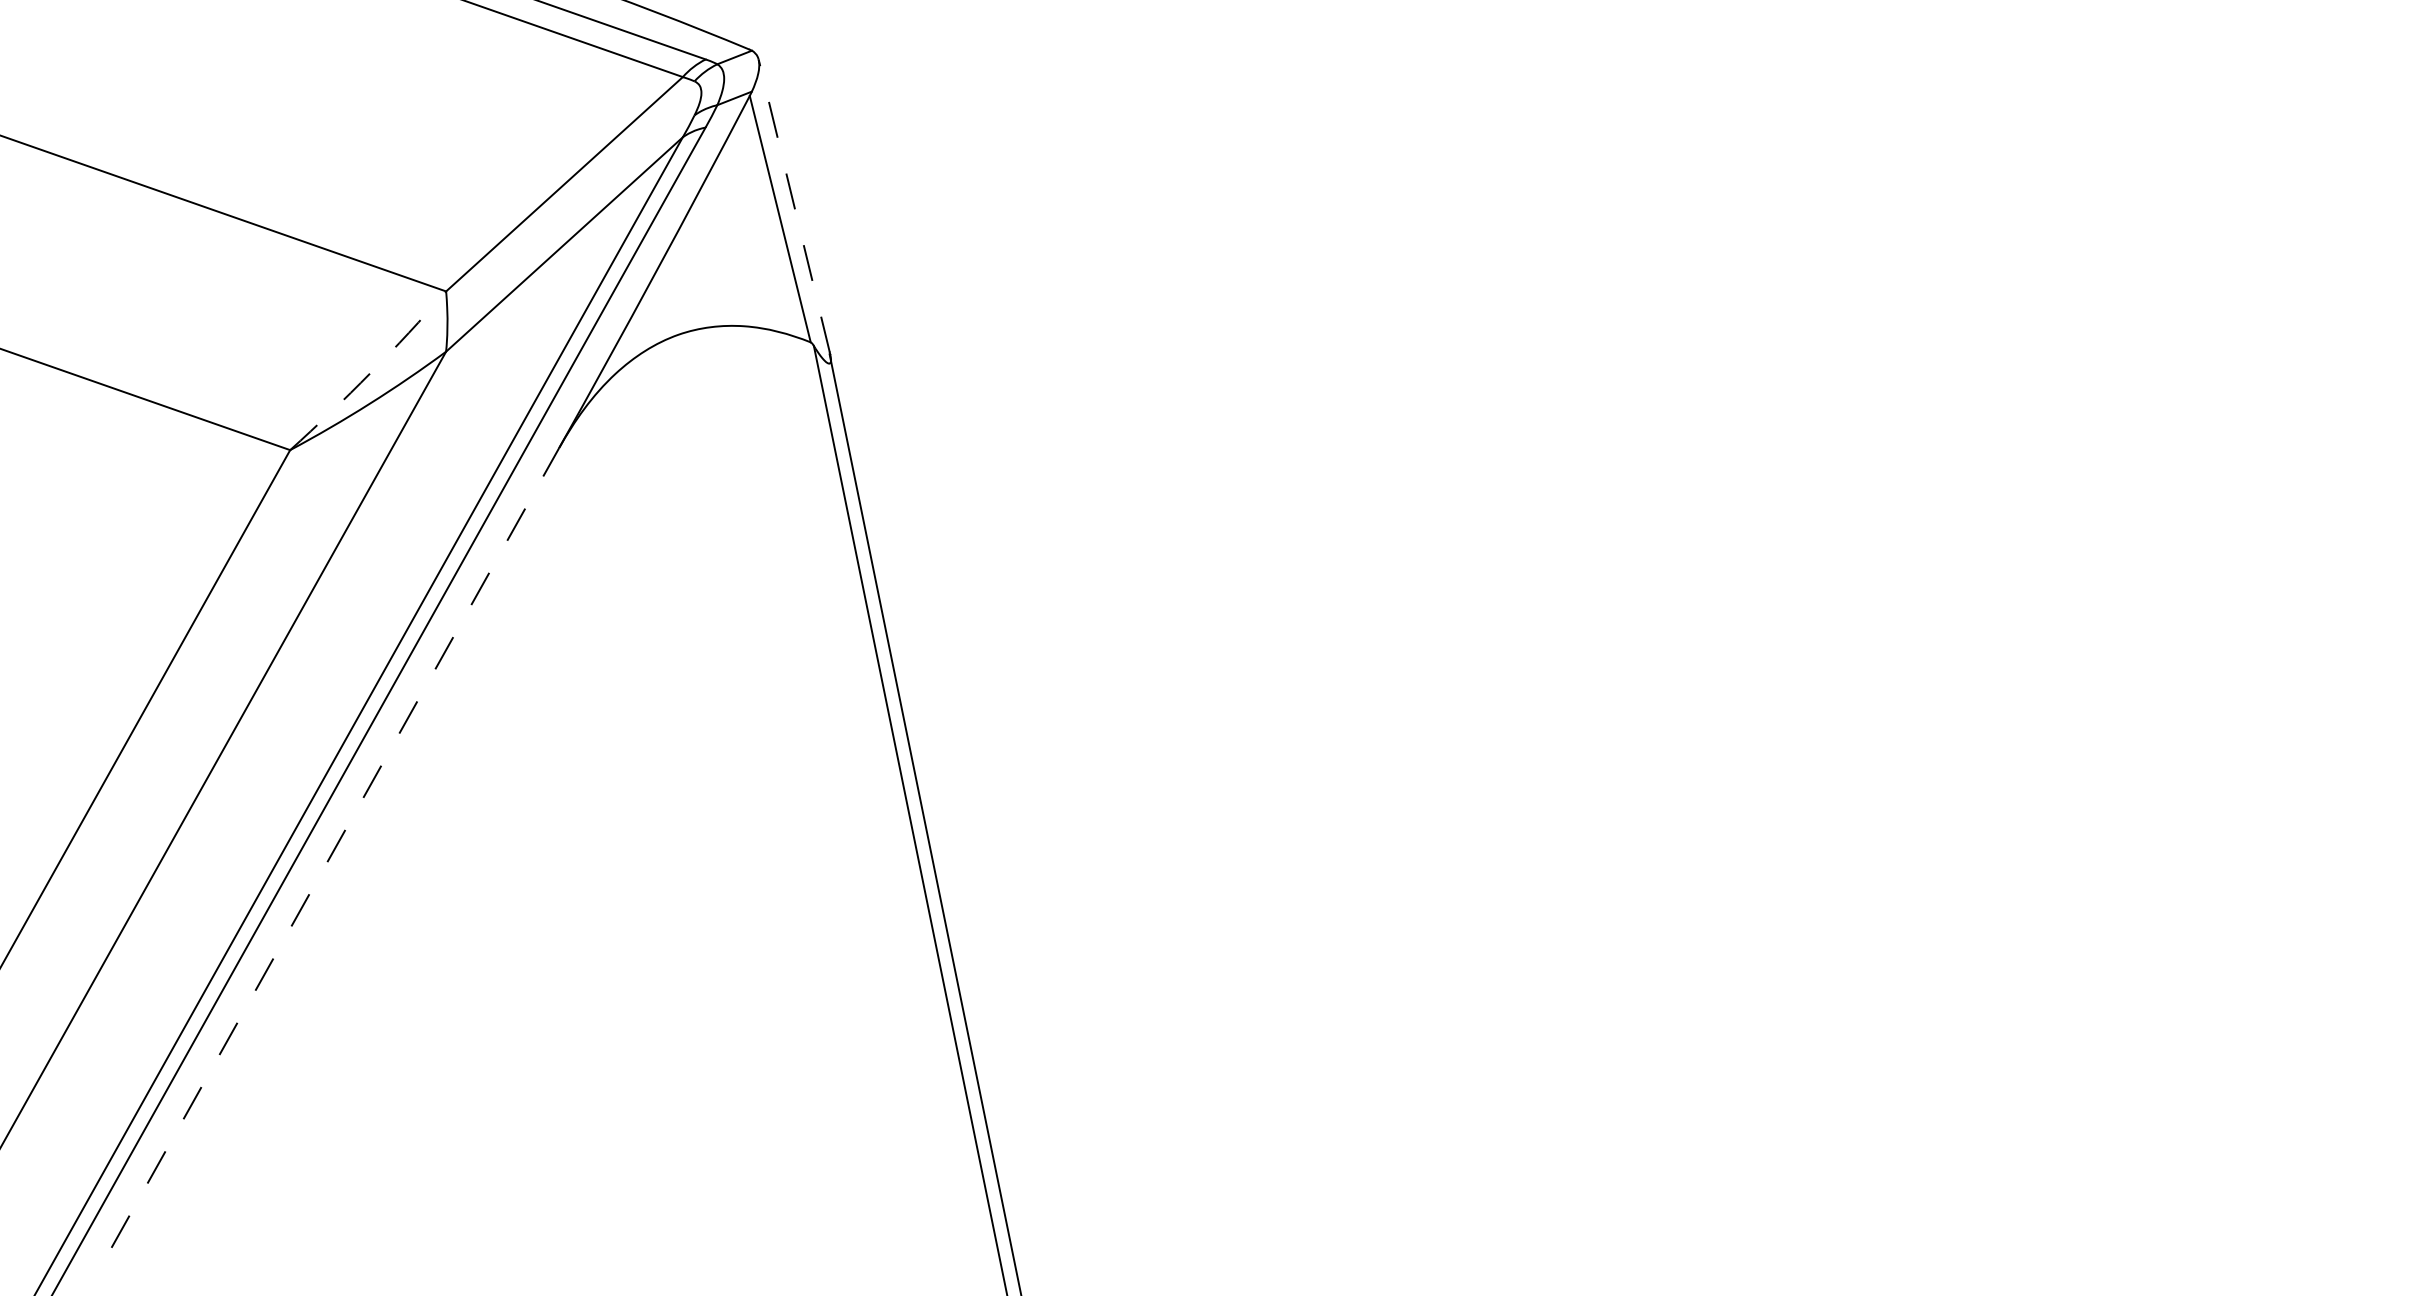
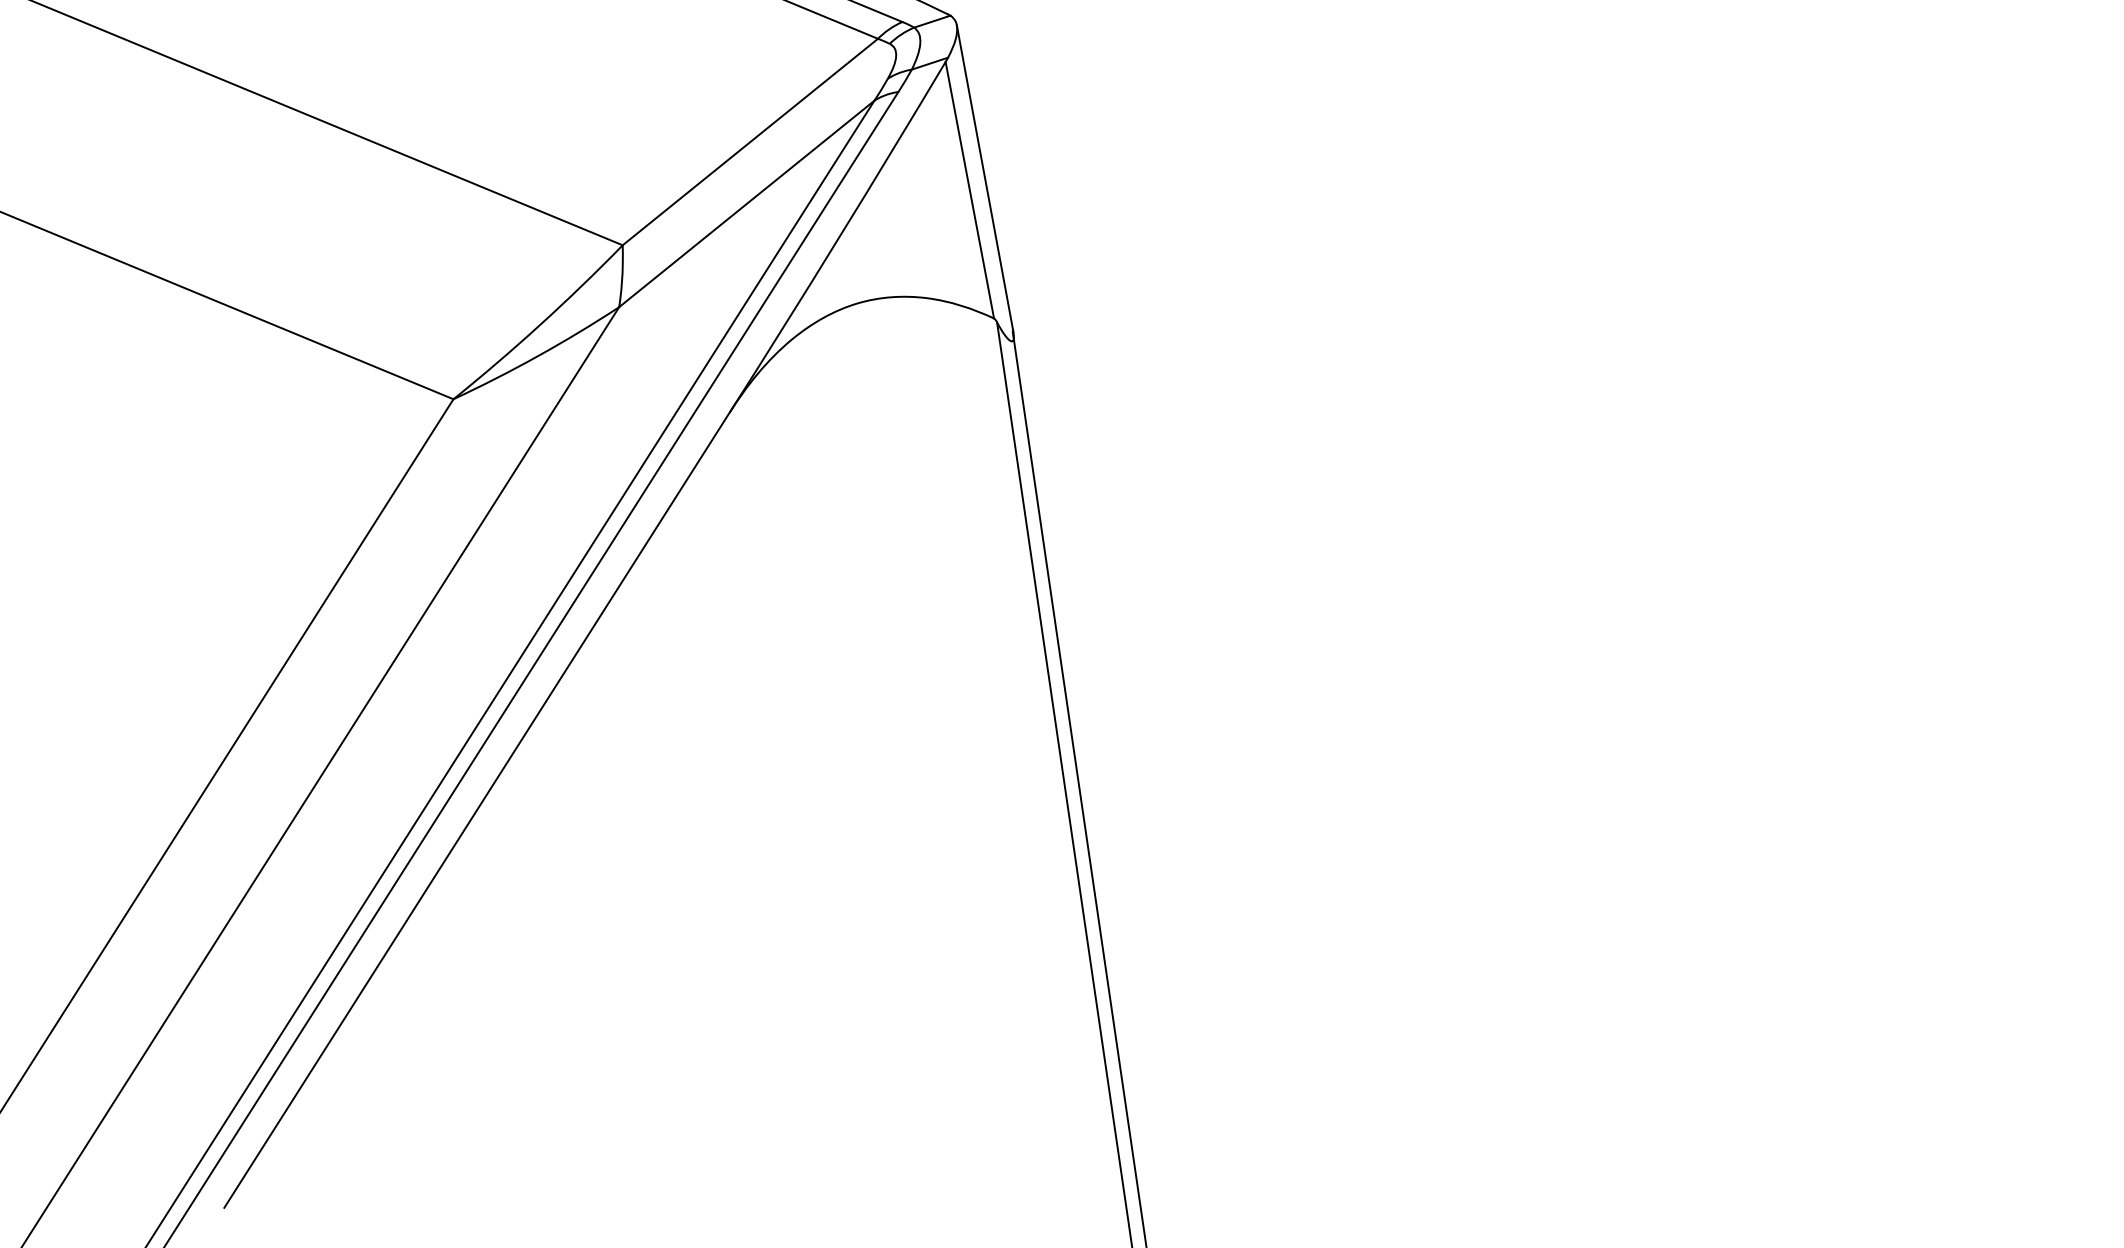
line: (794, 206) -> (985, 178), dashed -> solid
arc: (370, 373) -> (540, 325), dashed -> solid
line: (335, 847) -> (477, 809), dashed -> solid

